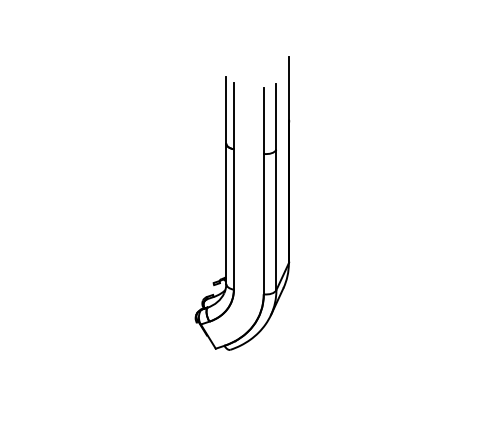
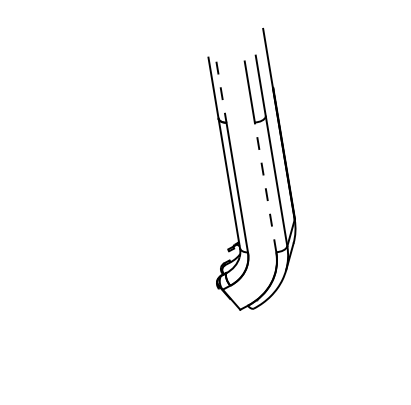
line: (233, 116) -> (221, 92), solid -> dashed
line: (263, 223) -> (265, 186), solid -> dashed

